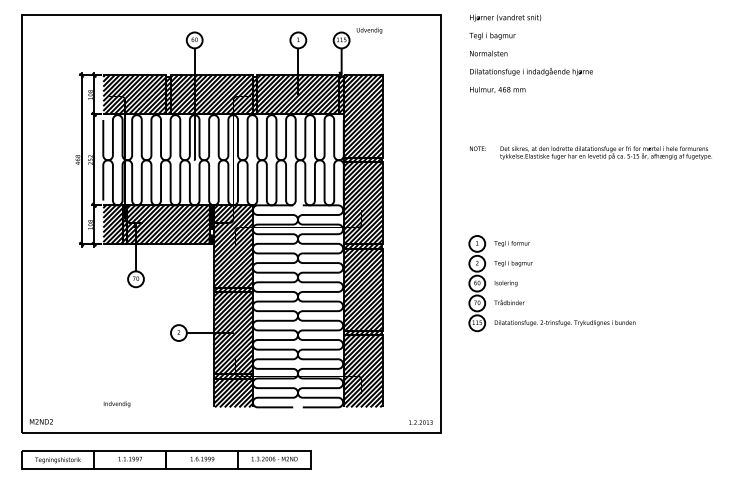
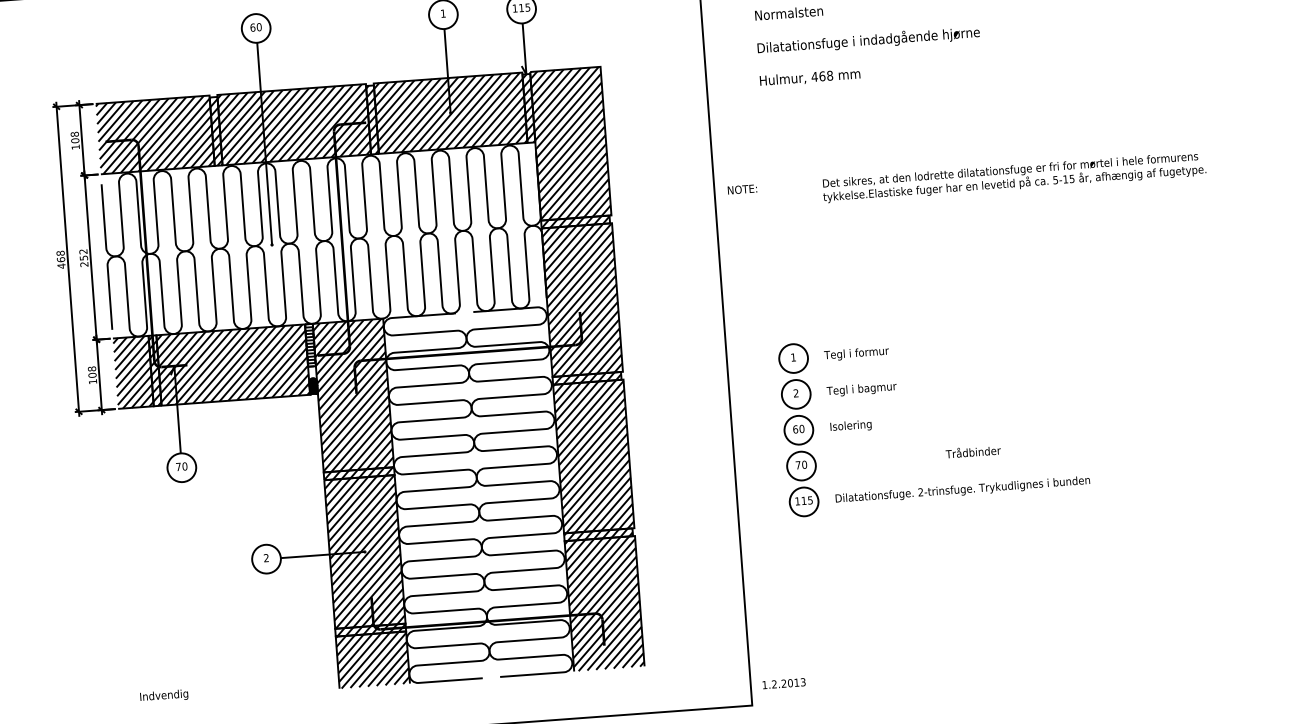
text: (477, 148) -> (741, 189), moved
text: (509, 302) -> (973, 451), moved
text: (420, 422) -> (783, 683), moved

